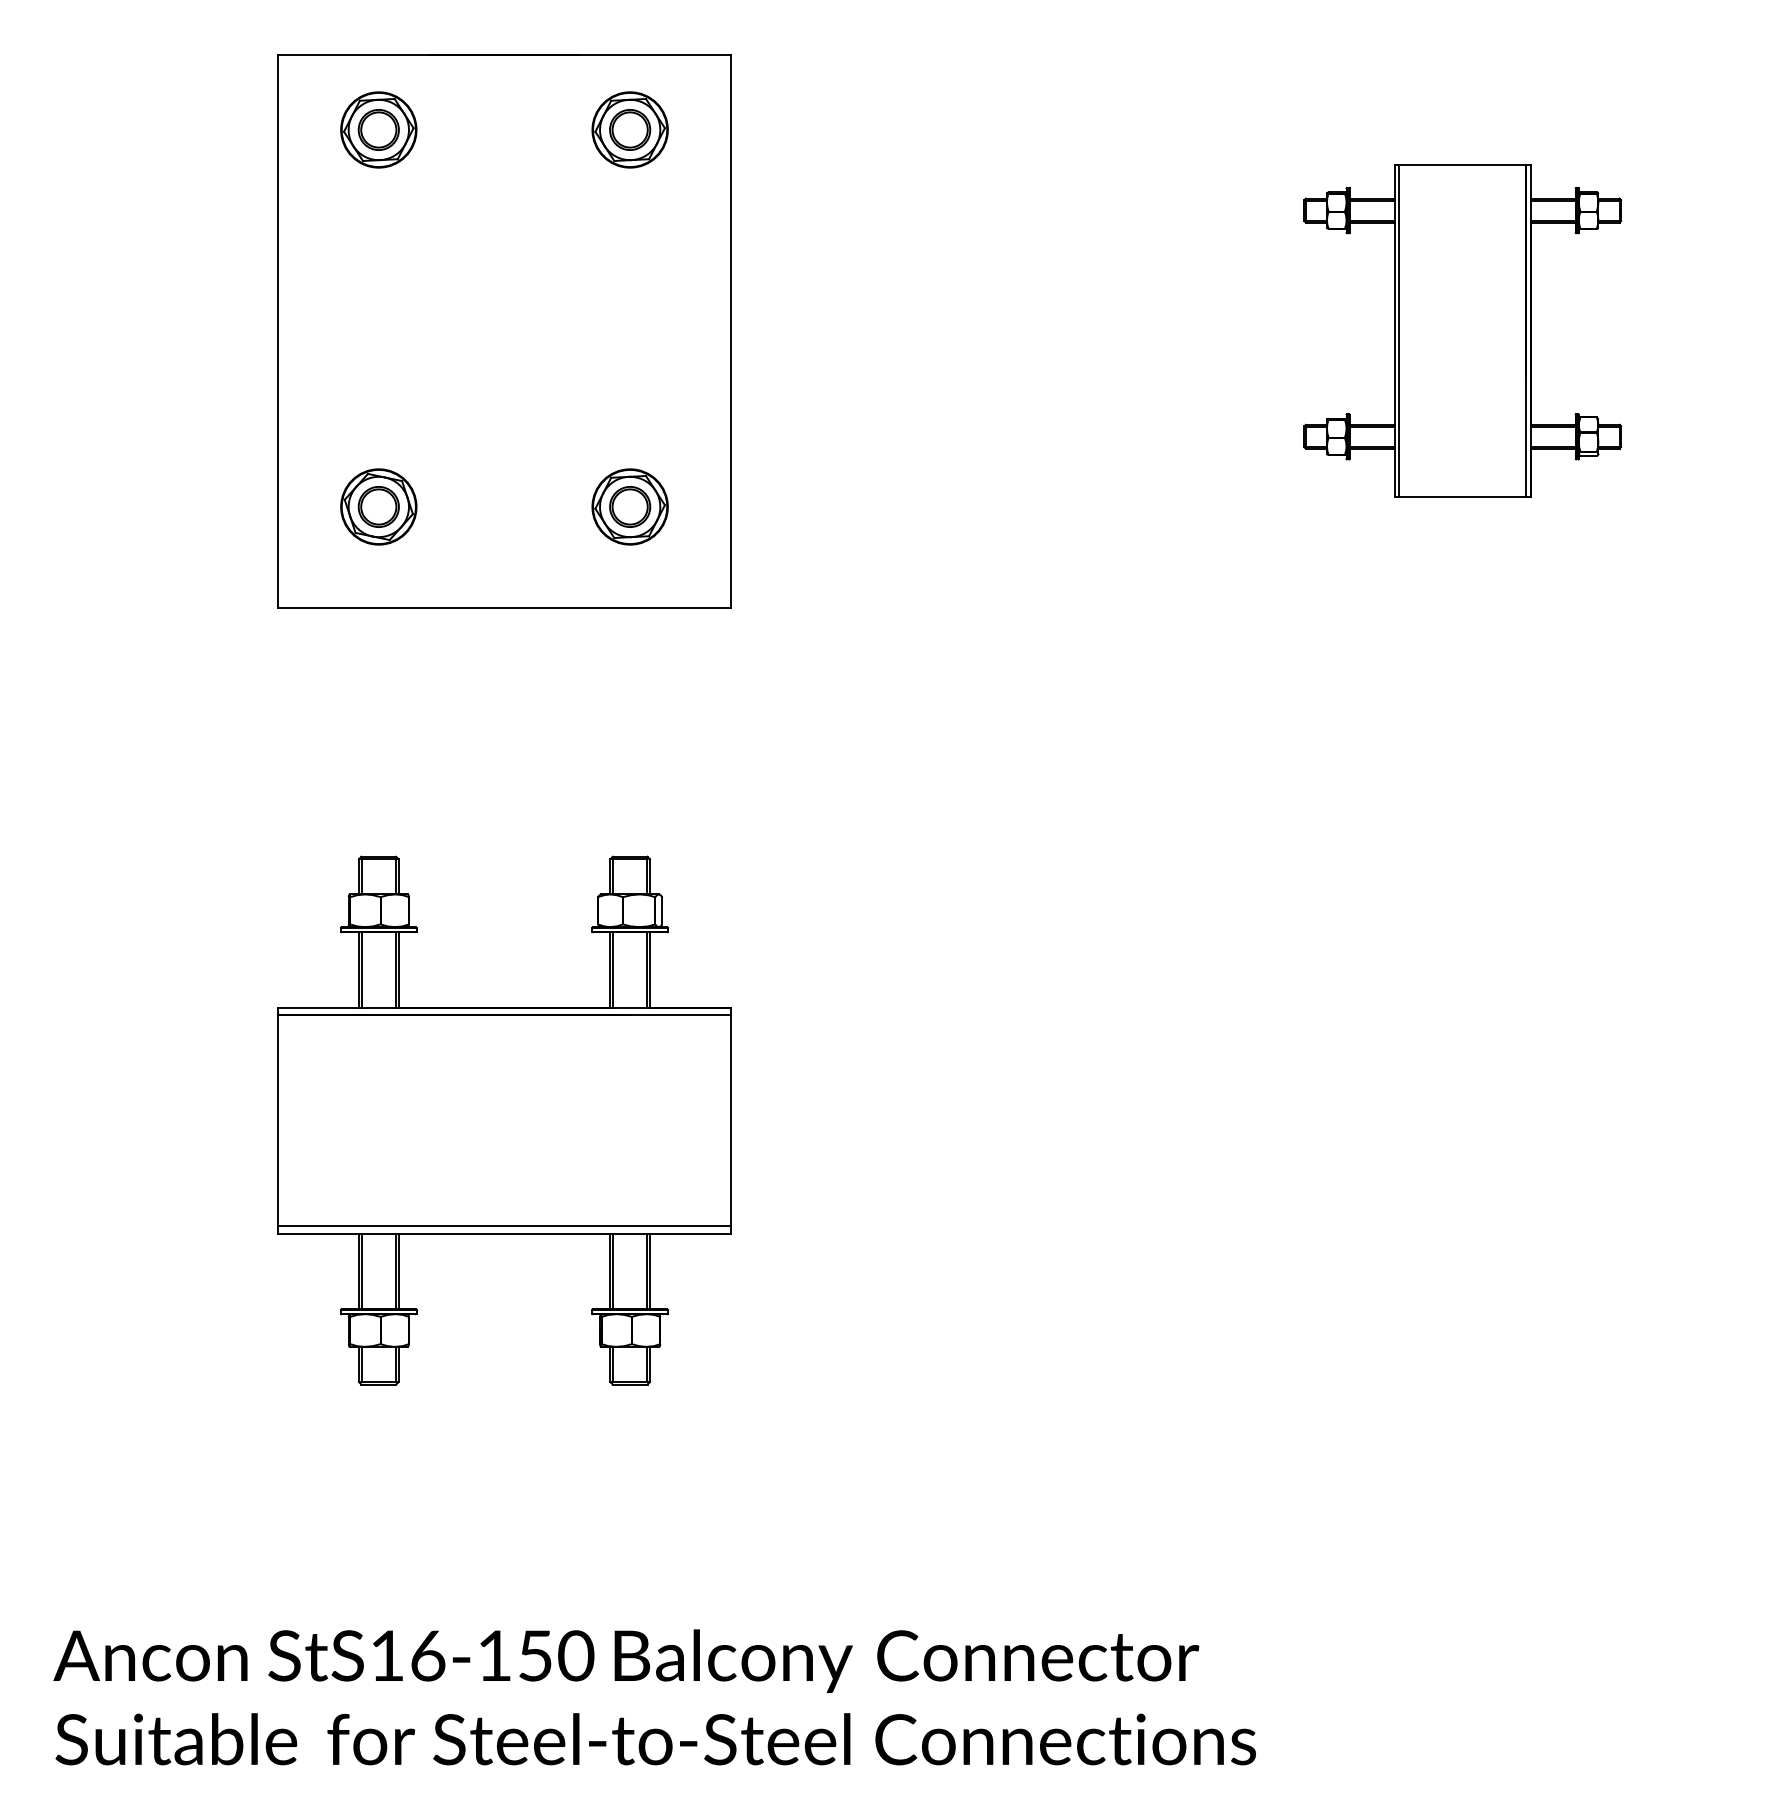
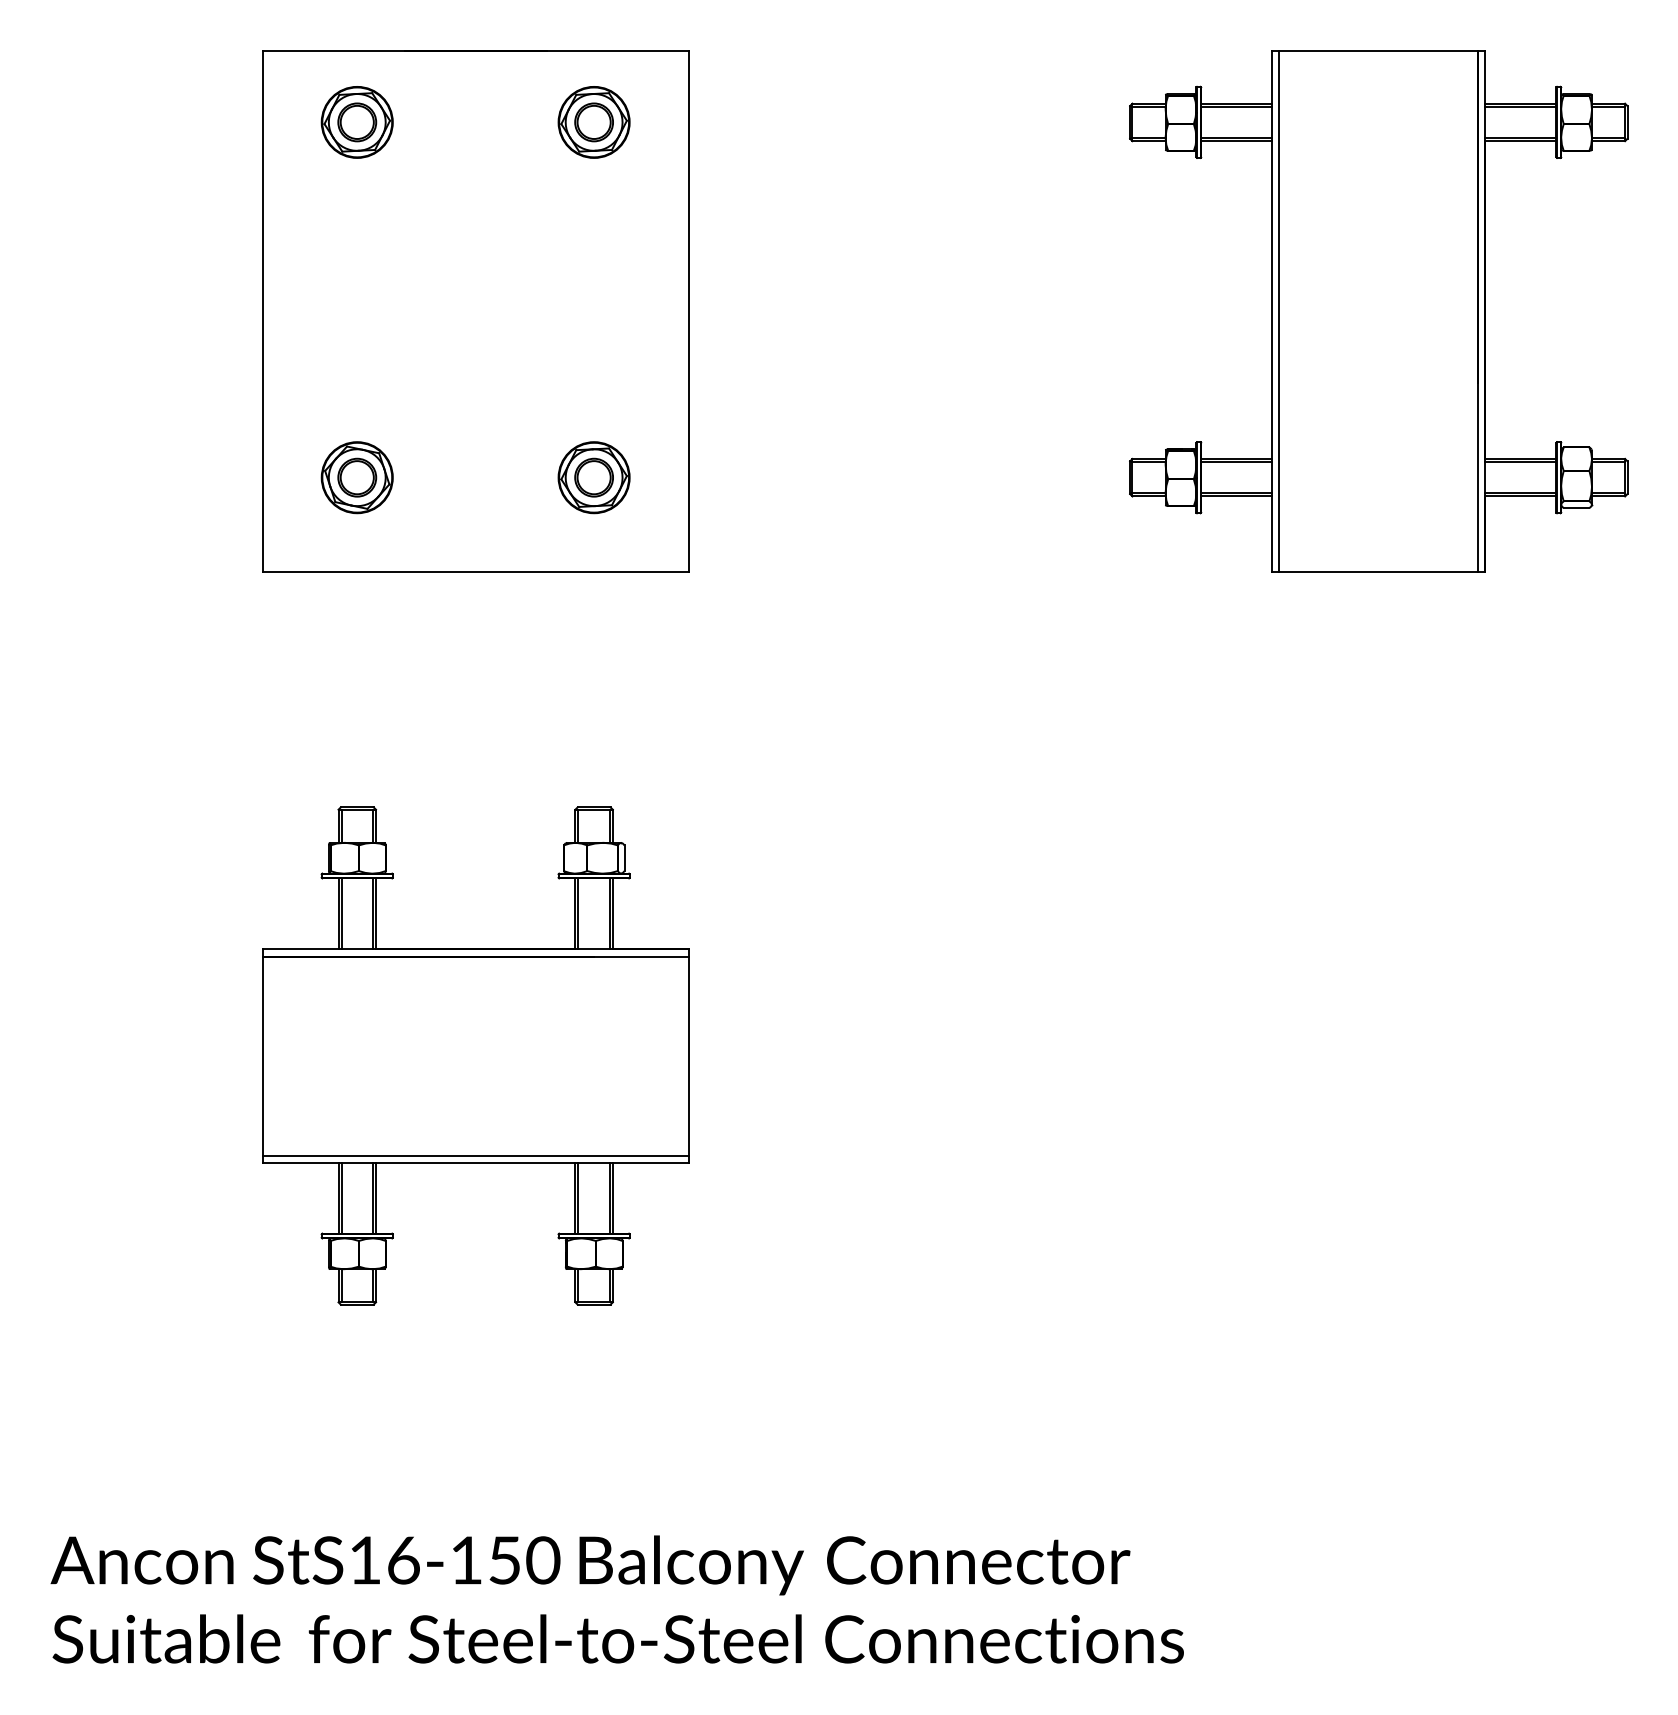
part: (1462, 331) -> (1378, 312), size x1.67

